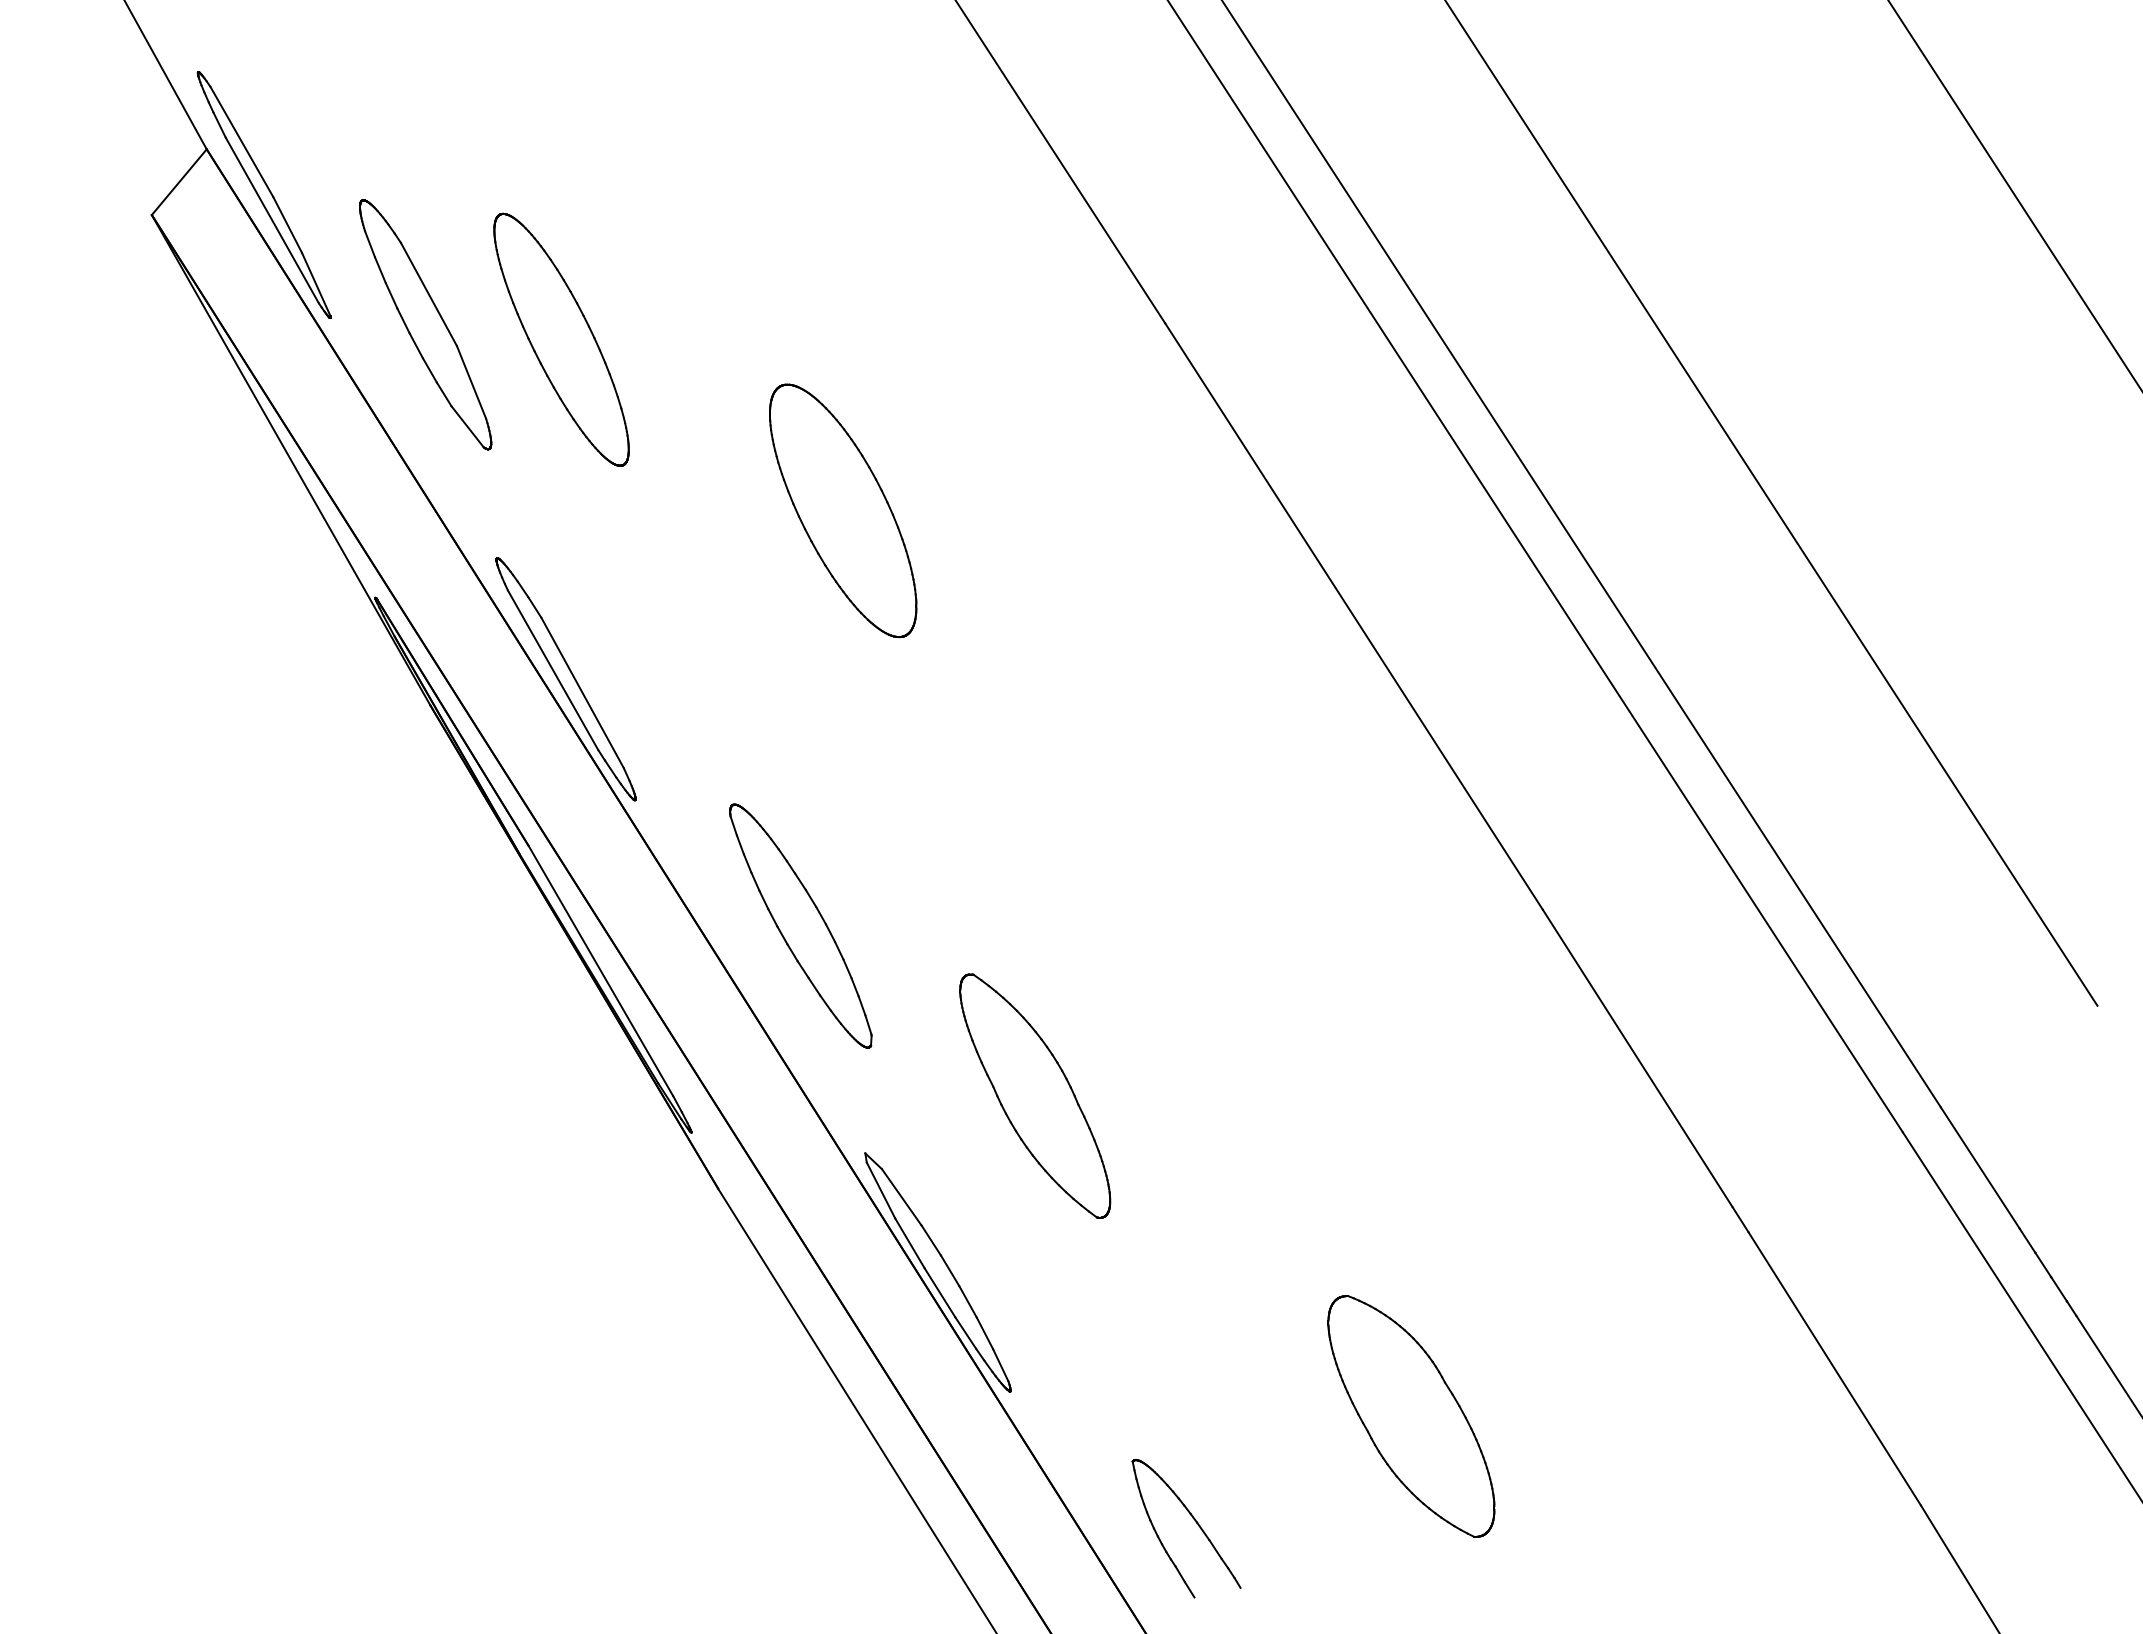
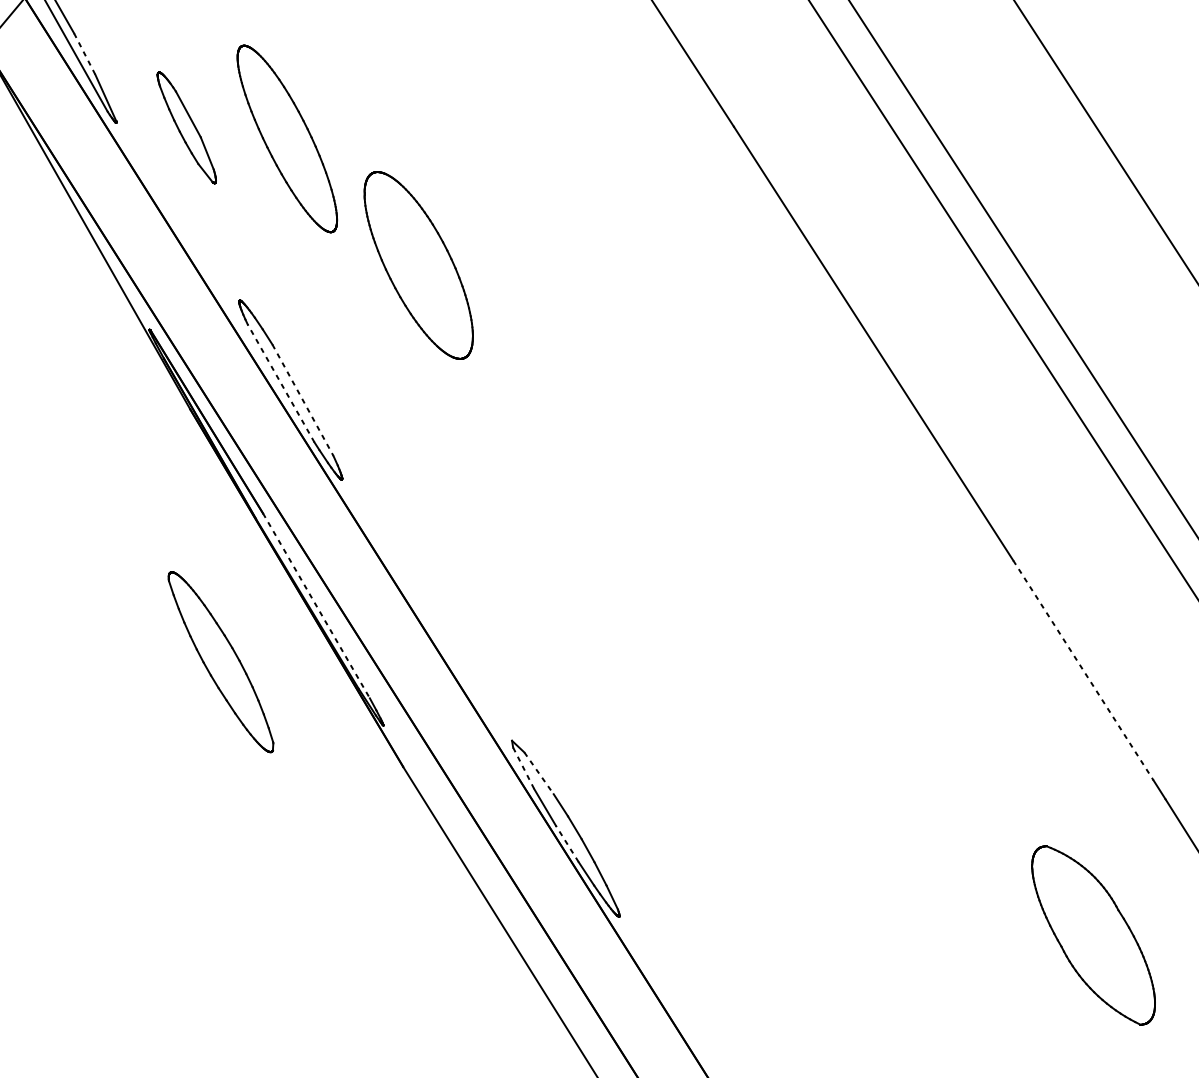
line: (287, 225) -> (84, 54), solid -> dashed
part: (425, 324) -> (186, 127), size x0.6
part: (843, 510) -> (418, 265), moved
line: (553, 670) -> (281, 383), solid -> dashed
line: (582, 693) -> (302, 400), solid -> dashed
part: (800, 925) -> (220, 661), moved
line: (601, 971) -> (316, 606), solid -> dashed
line: (1637, 1058) -> (1083, 670), solid -> dashed
part: (1035, 1095) -> (637, 697), removed
line: (880, 1190) -> (523, 768), solid -> dashed
line: (901, 1197) -> (538, 773), solid -> dashed
line: (940, 1292) -> (567, 843), solid -> dashed
part: (1411, 1416) -> (1093, 935), moved
part: (1195, 1522) -> (756, 1013), removed

